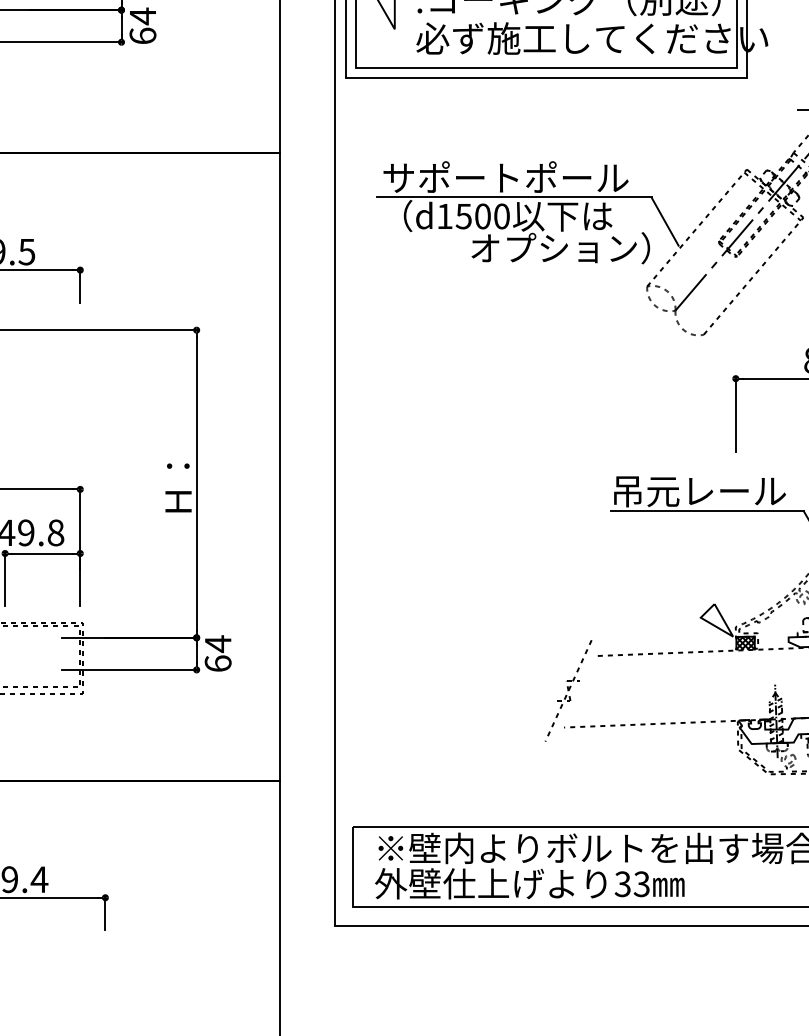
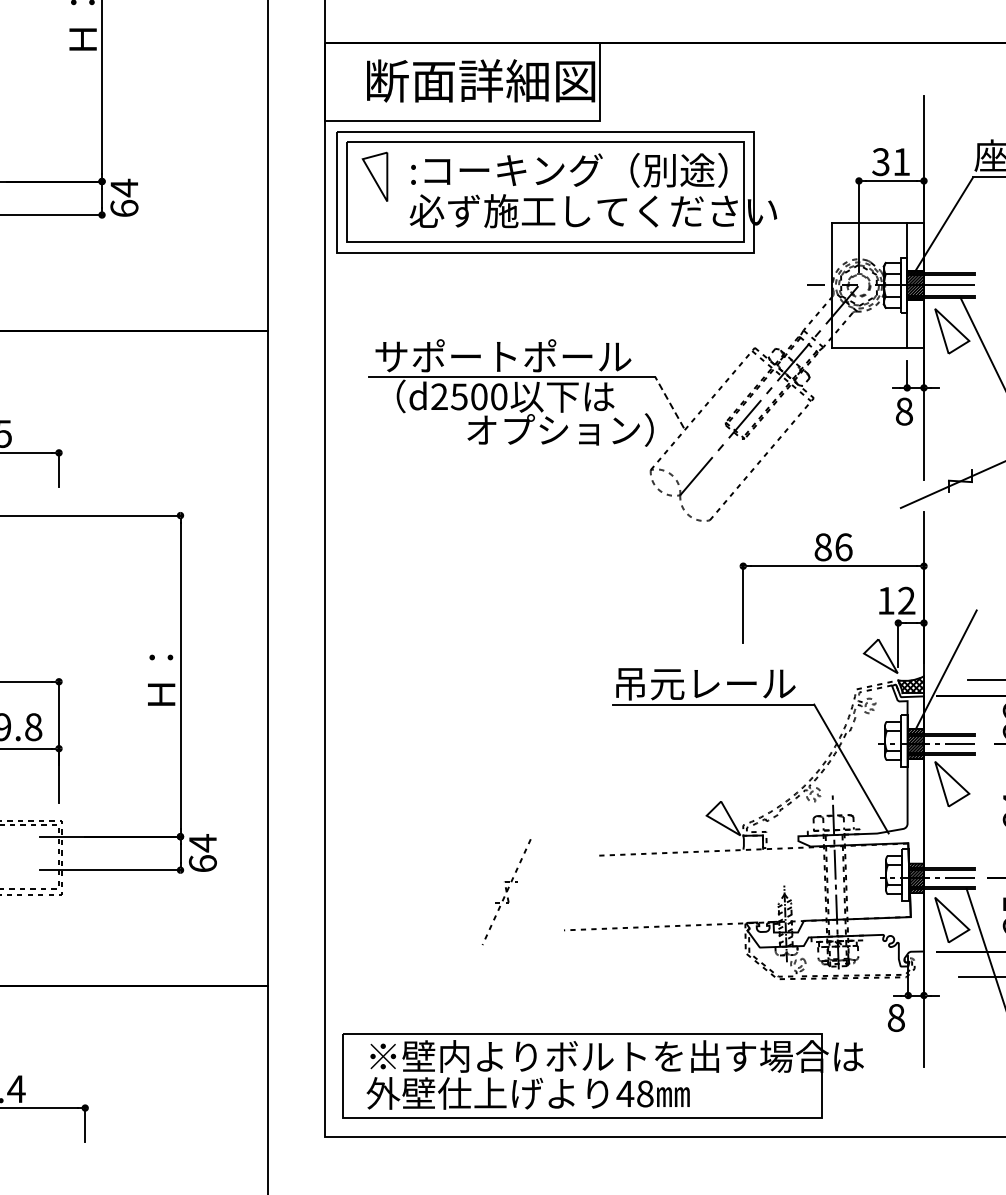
text: (444, 216) -> (439, 396), d1500 -> d2500
line: (665, 221) -> (669, 402), solid -> dashed
hatch: (745, 643) -> (753, 842), removed
part: (568, 691) -> (506, 892), moved
text: (631, 883) -> (634, 1093), 33 -> 48

